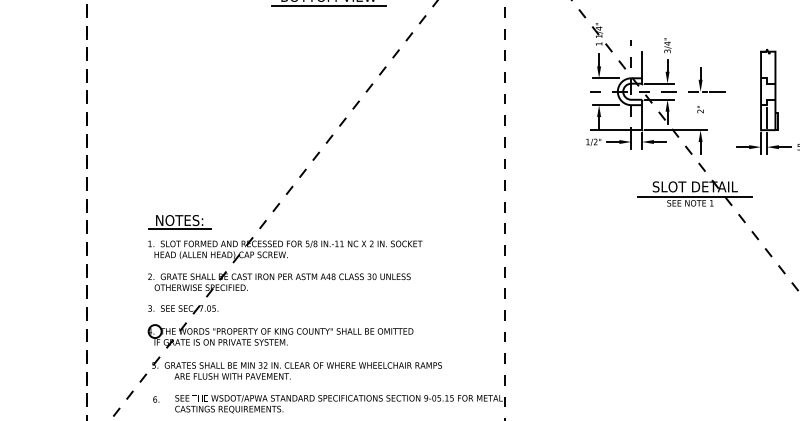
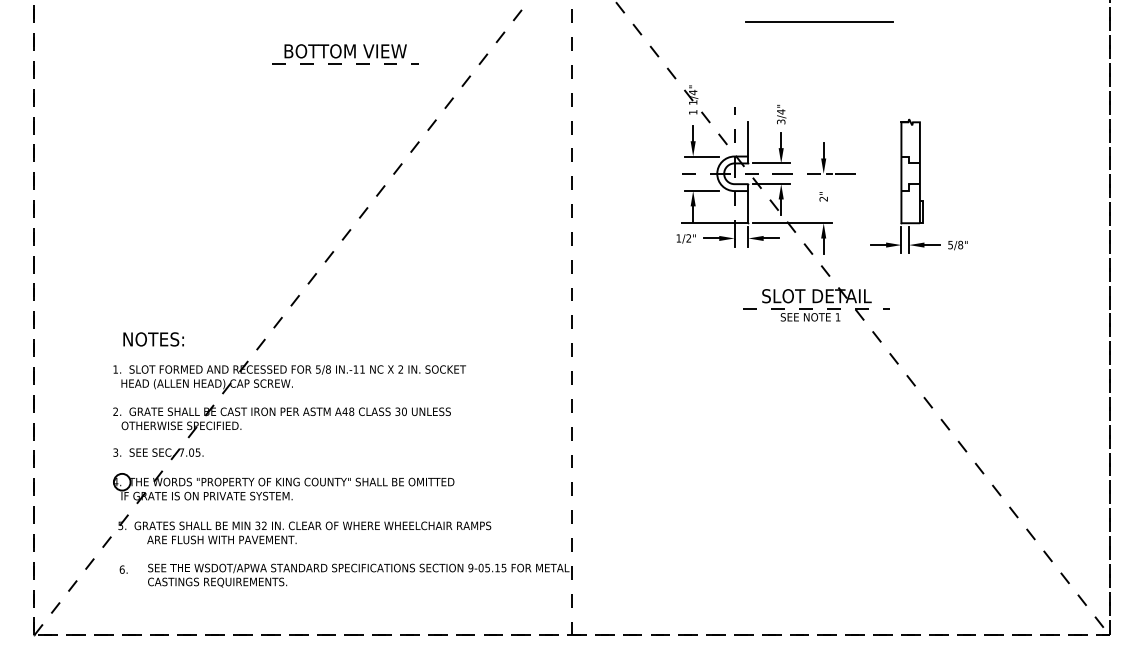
line: (329, 5) -> (346, 63), solid -> dashed
line: (767, 117) -> (909, 206), removed
line: (695, 196) -> (817, 308), solid -> dashed
line: (180, 229) -> (154, 350), removed

